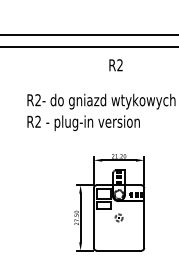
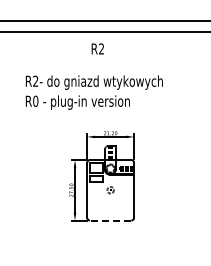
text: (115, 64) -> (97, 48), moved
text: (37, 120) -> (35, 100), R2 -> R0
line: (118, 250) -> (110, 220), solid -> dashed

